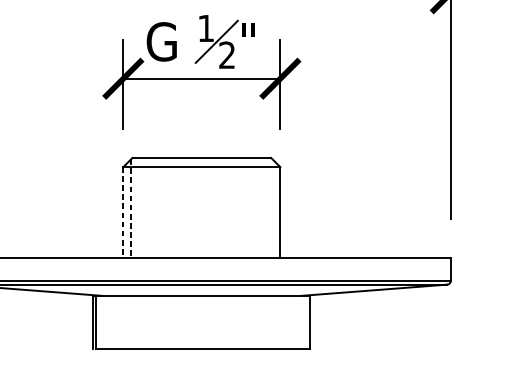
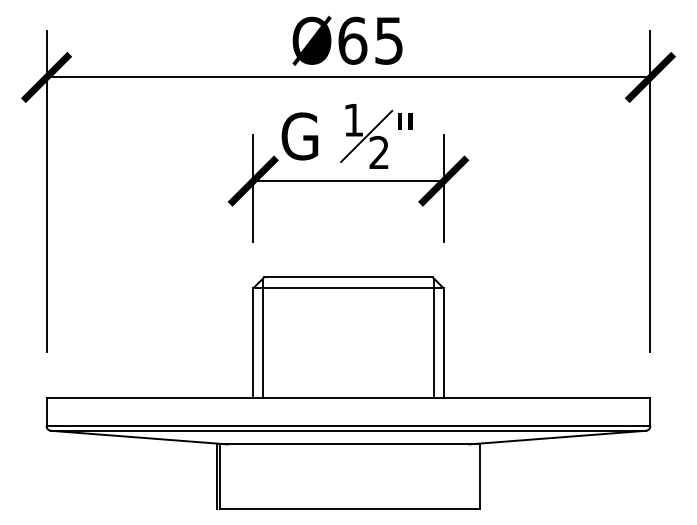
line: (272, 207) -> (434, 337), added
line: (130, 208) -> (262, 338), dashed -> solid
line: (123, 212) -> (253, 343), dashed -> solid

